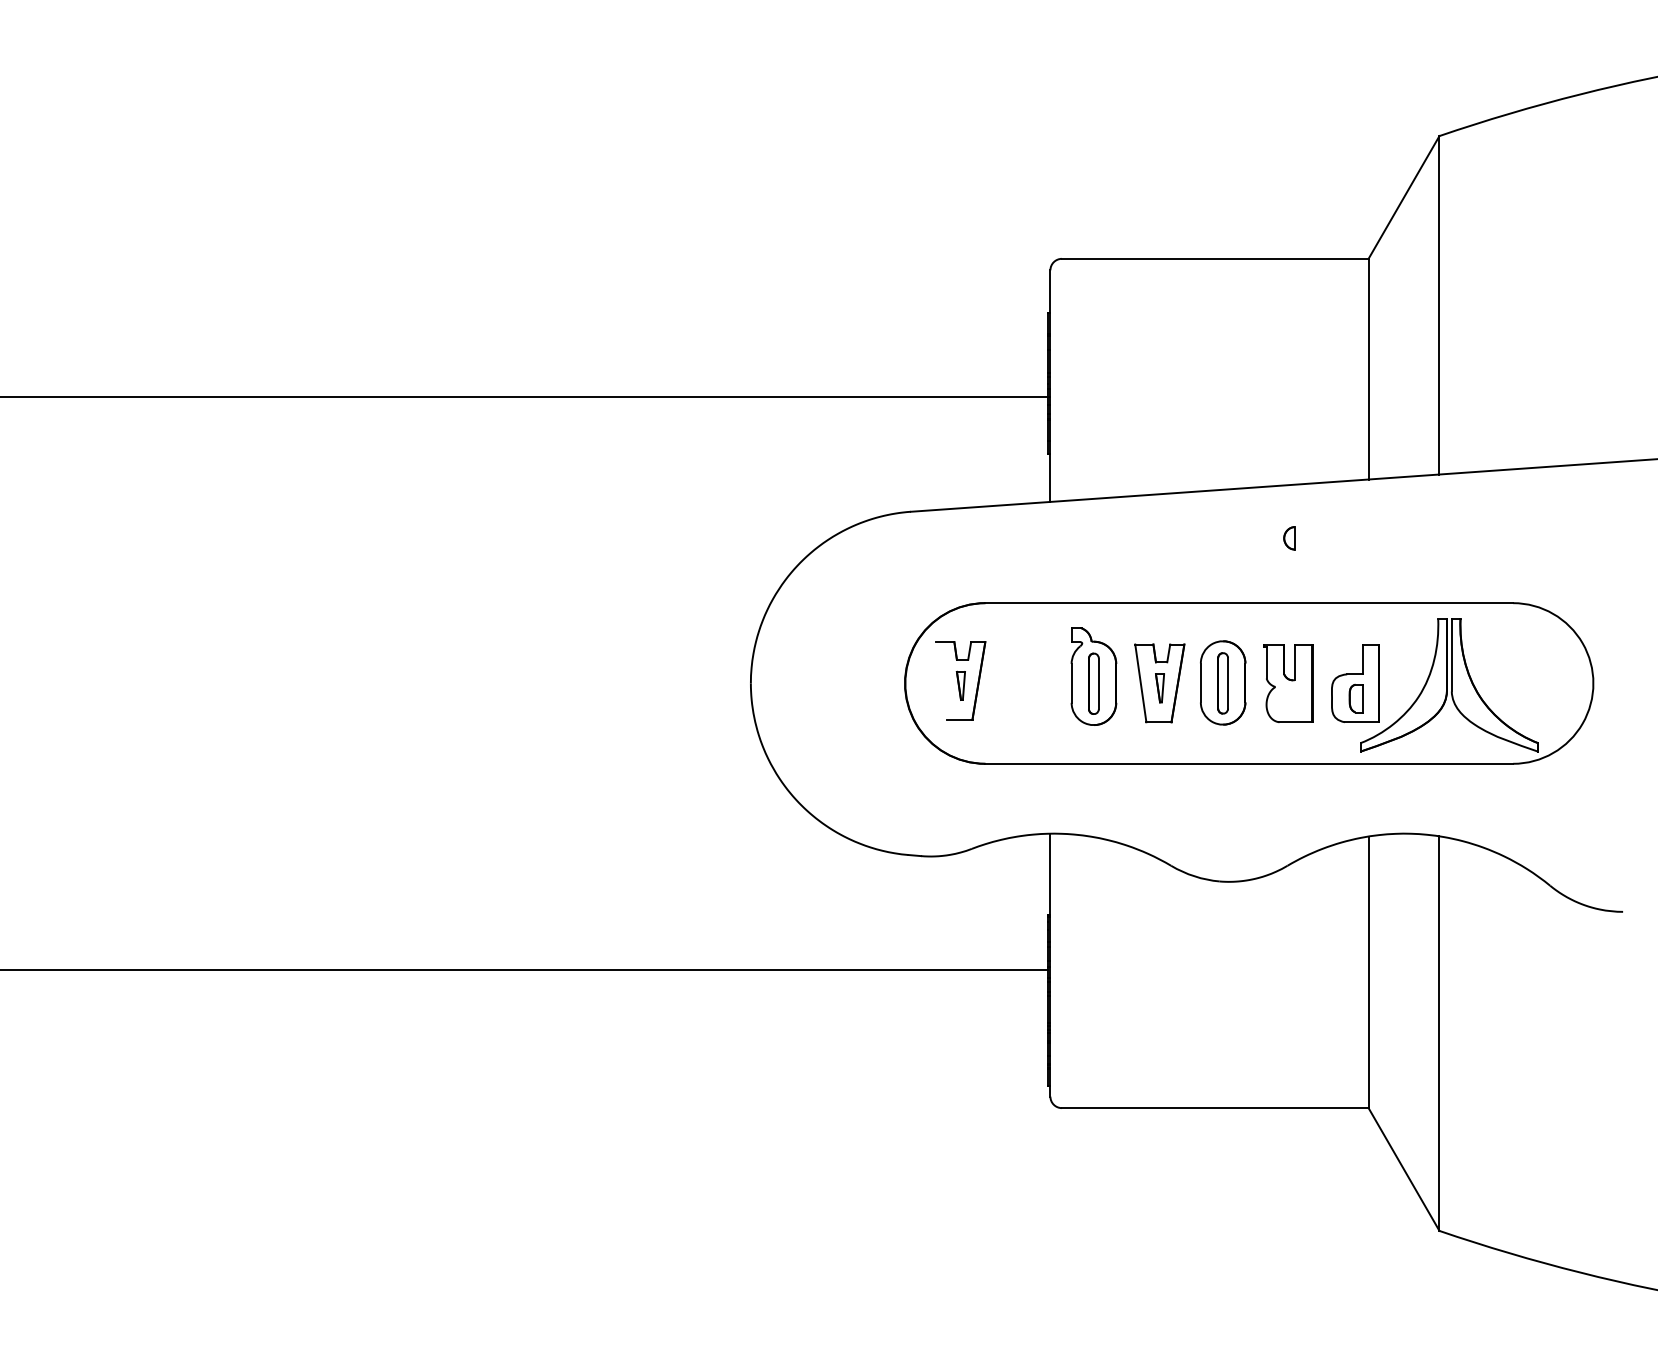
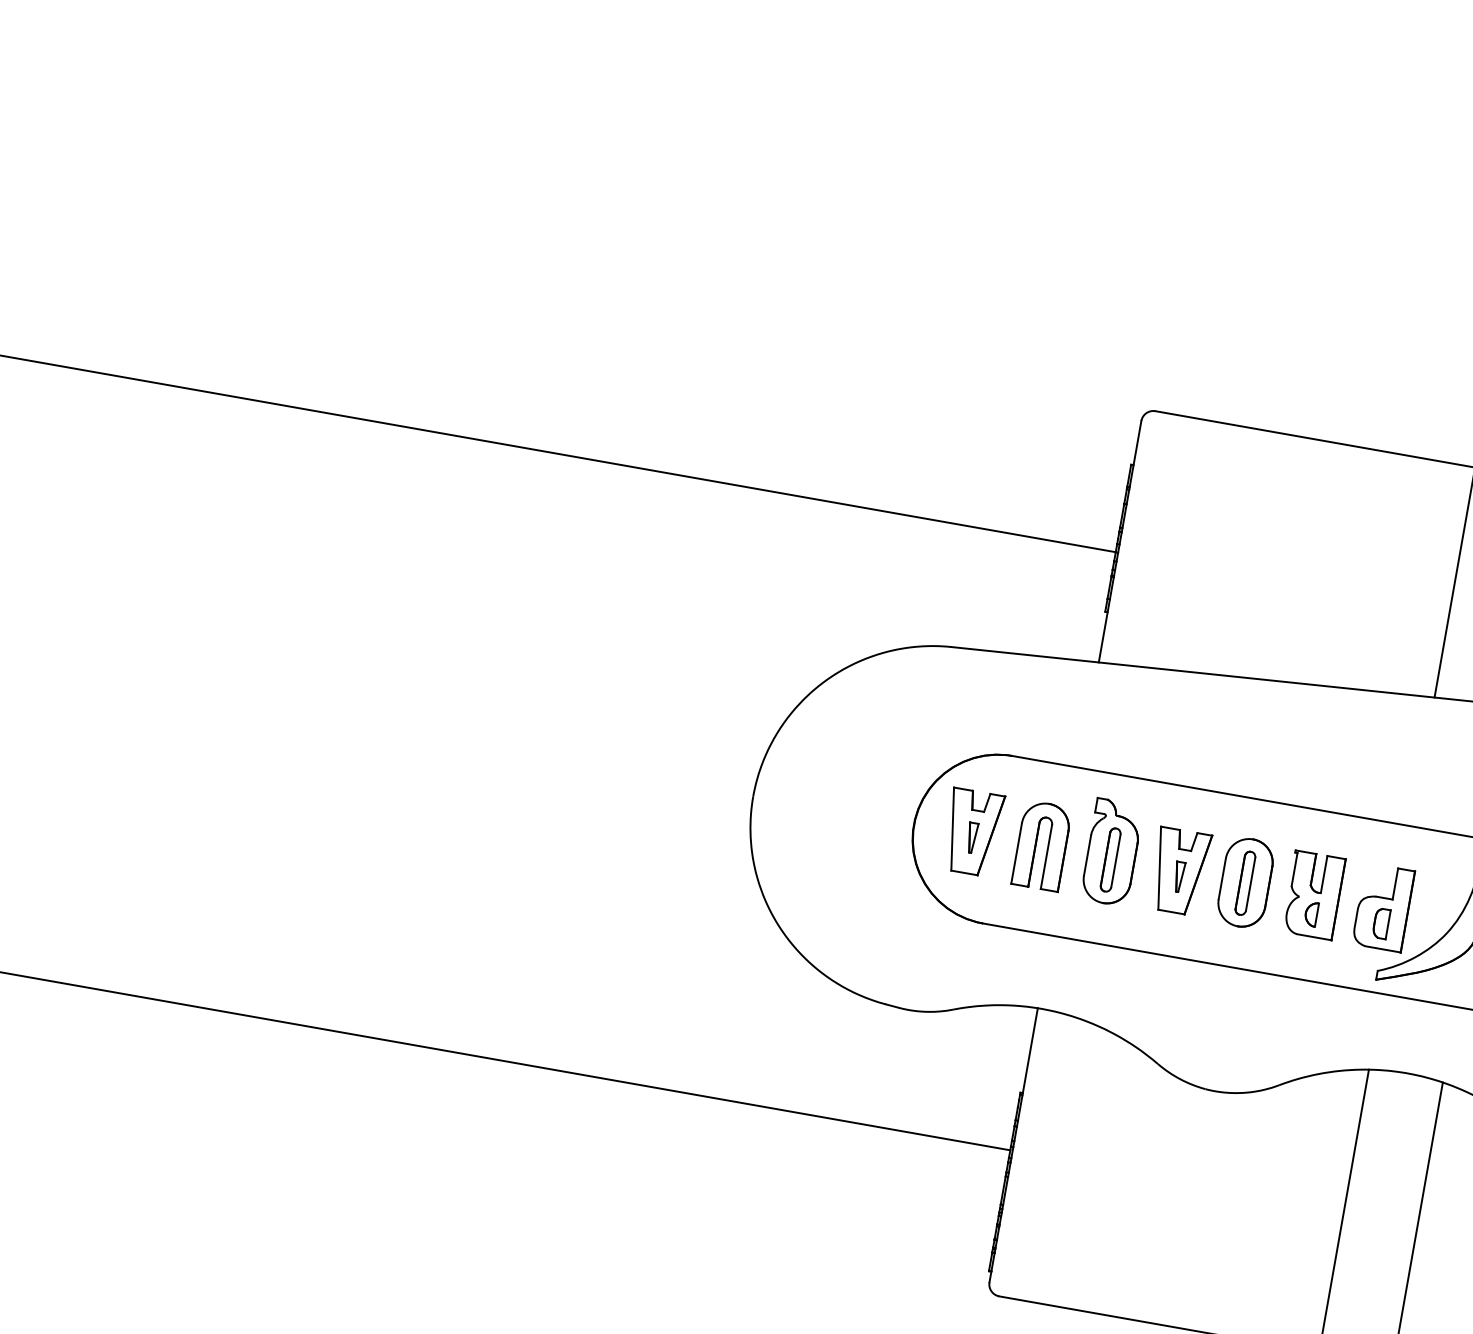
part: (1289, 538) -> (1311, 914), moved
line: (941, 680) -> (952, 828), added
part: (1027, 681) -> (1041, 845), added

